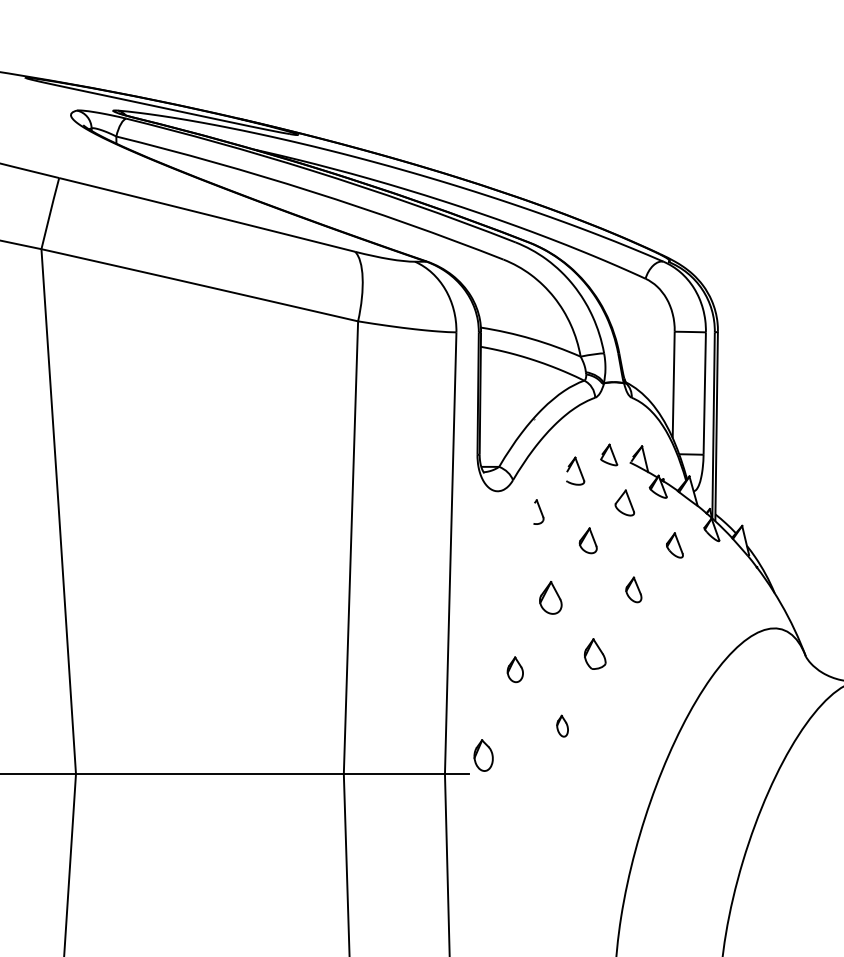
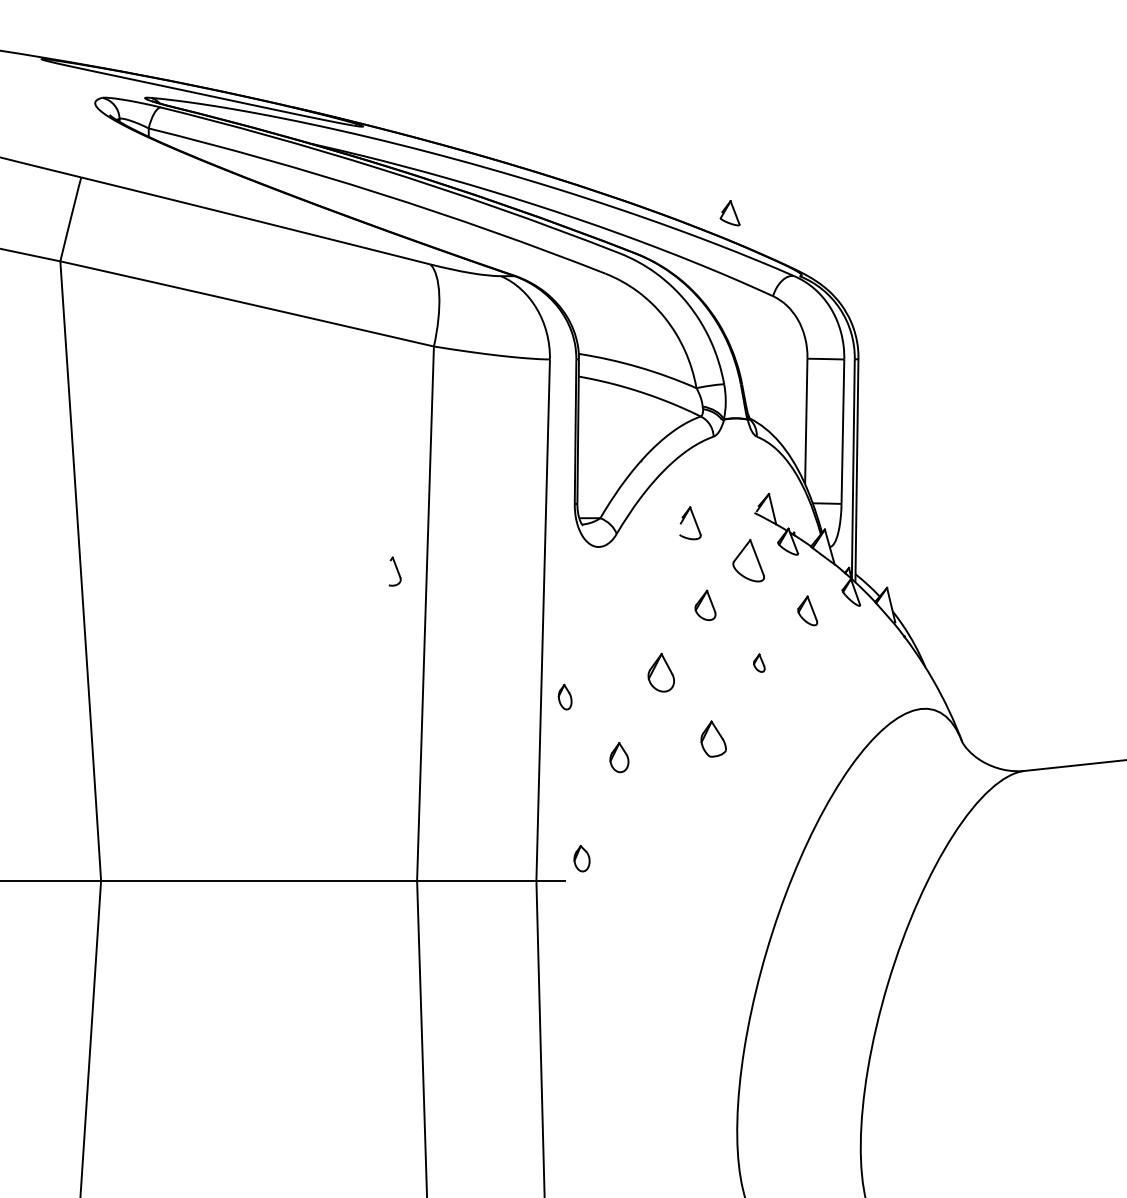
part: (608, 455) -> (729, 213), moved
part: (624, 502) -> (748, 560), size x1.4
part: (538, 512) -> (394, 571), moved
part: (634, 589) -> (759, 662), size x0.6
part: (562, 725) -> (564, 696), moved
part: (483, 755) -> (581, 858), size x0.7

